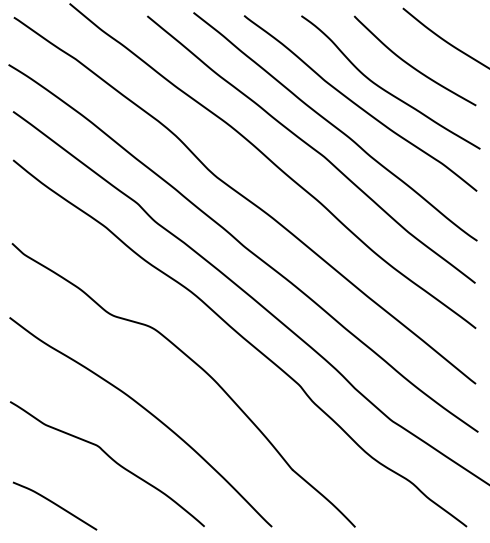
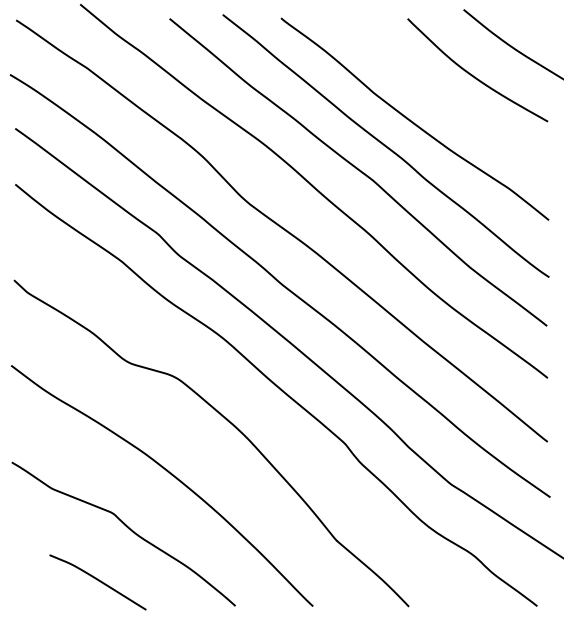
curve: (385, 89) -> (443, 103), removed
curve: (54, 504) -> (97, 580), moved

